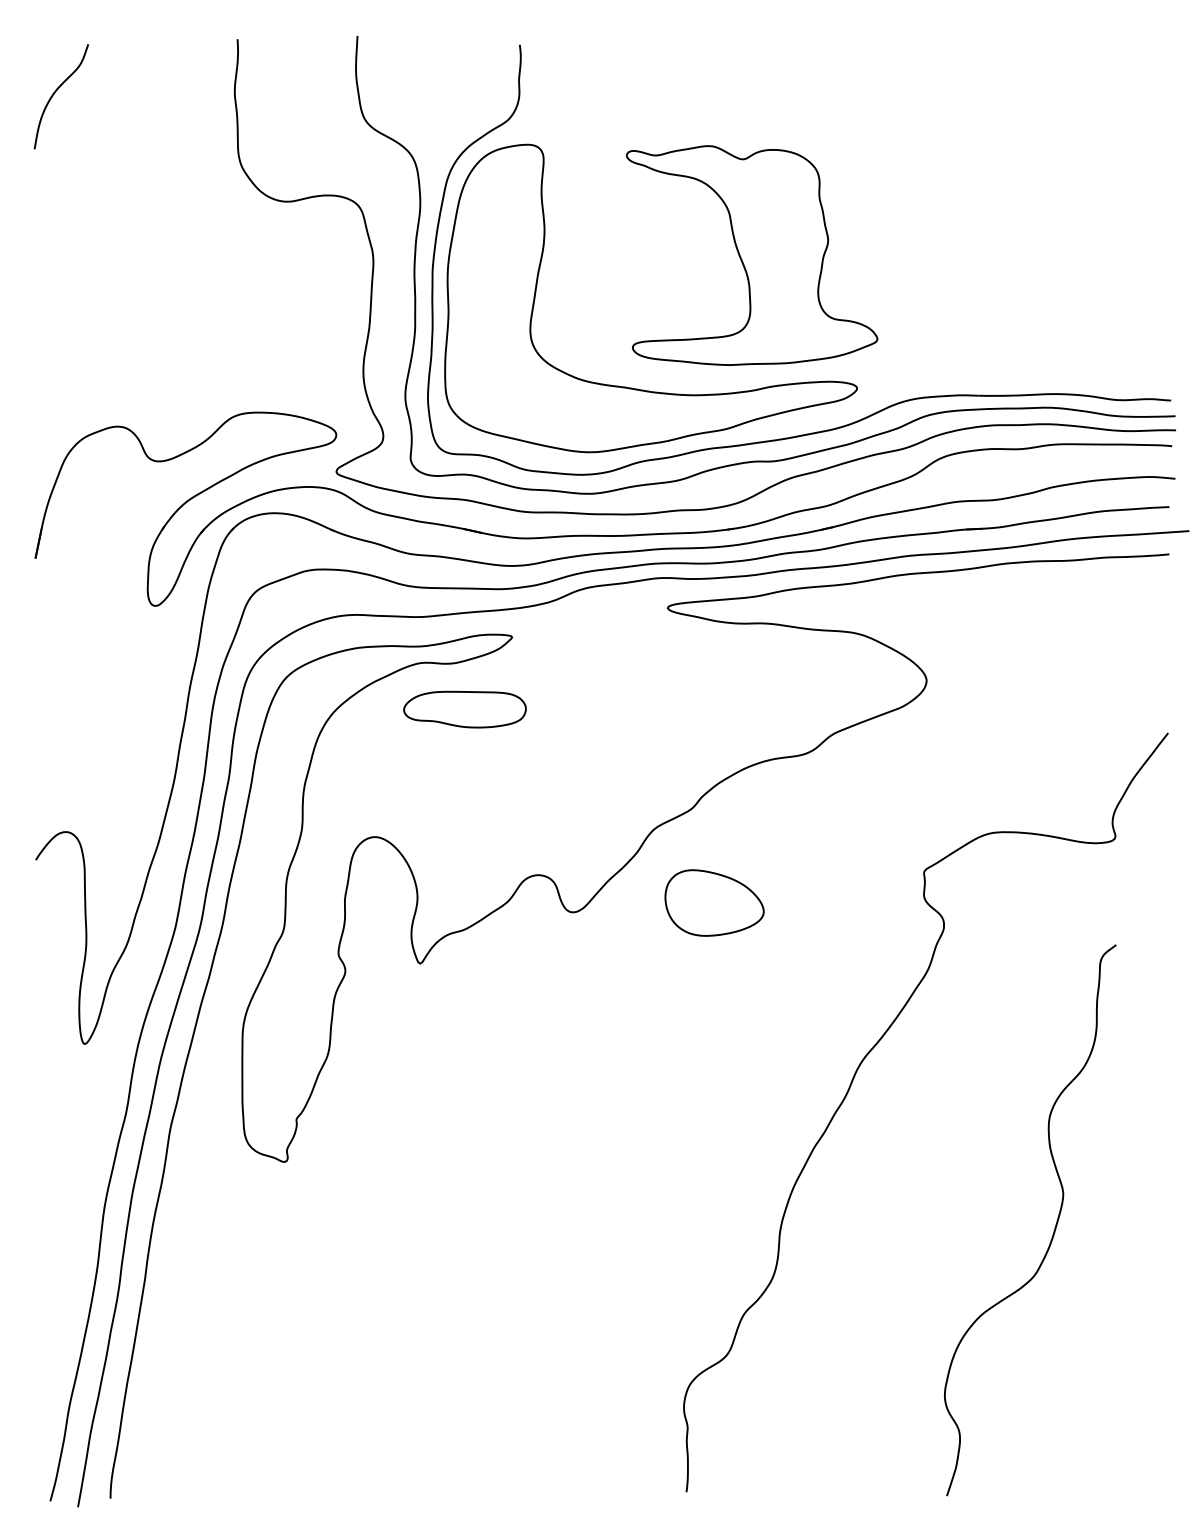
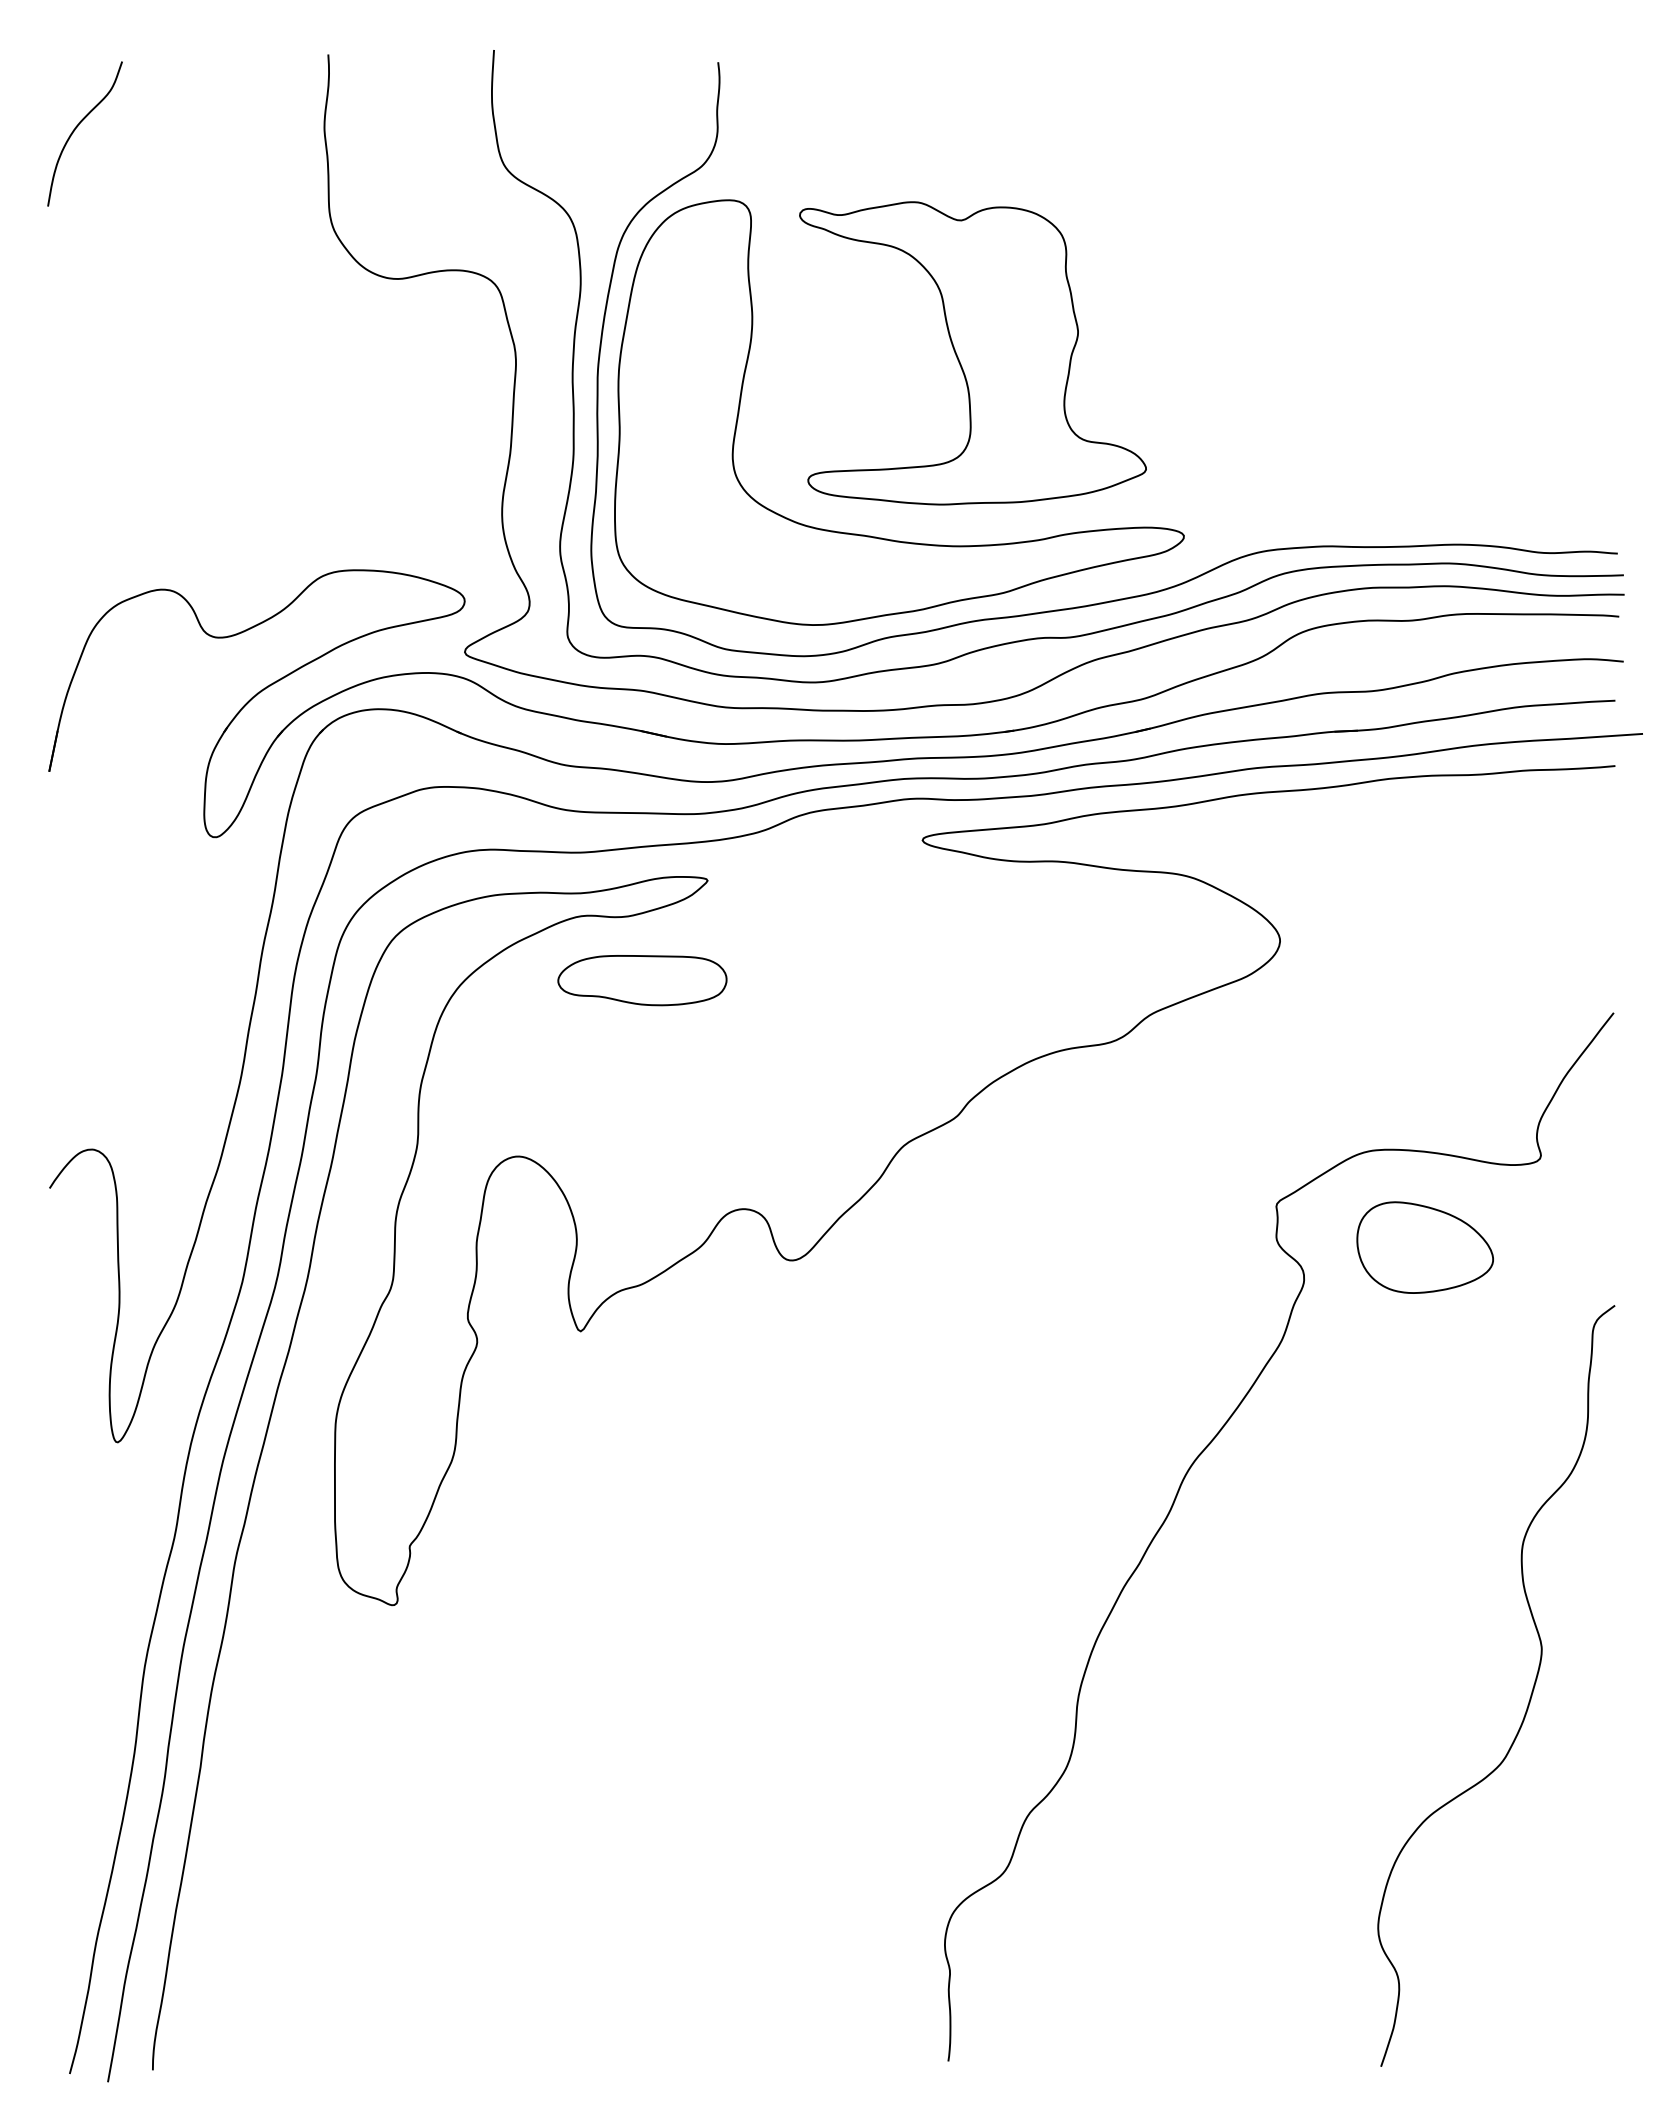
part: (751, 255) -> (972, 353), moved
part: (714, 902) -> (1424, 1247), moved
curve: (1055, 1226) -> (1530, 1694), moved

